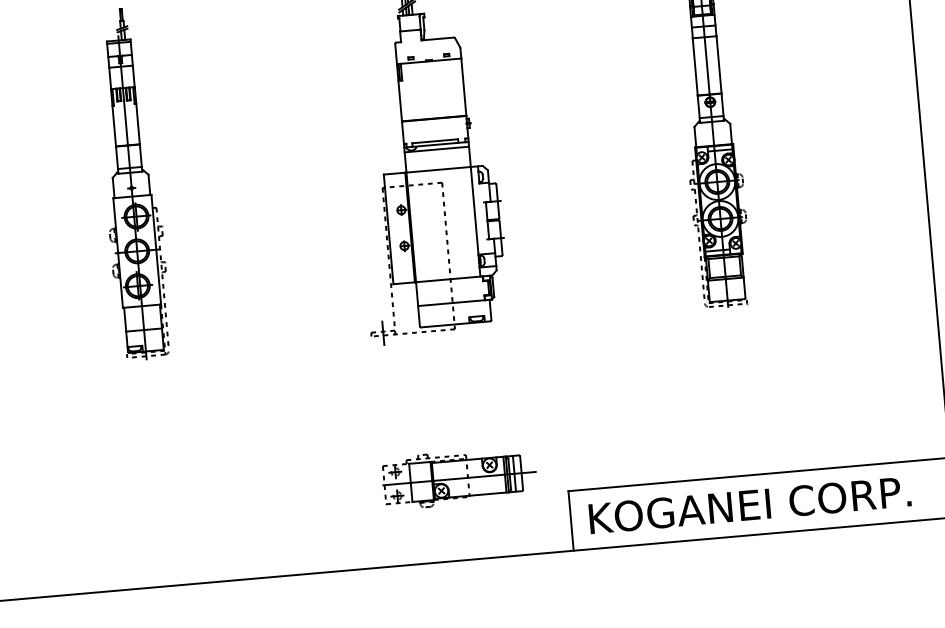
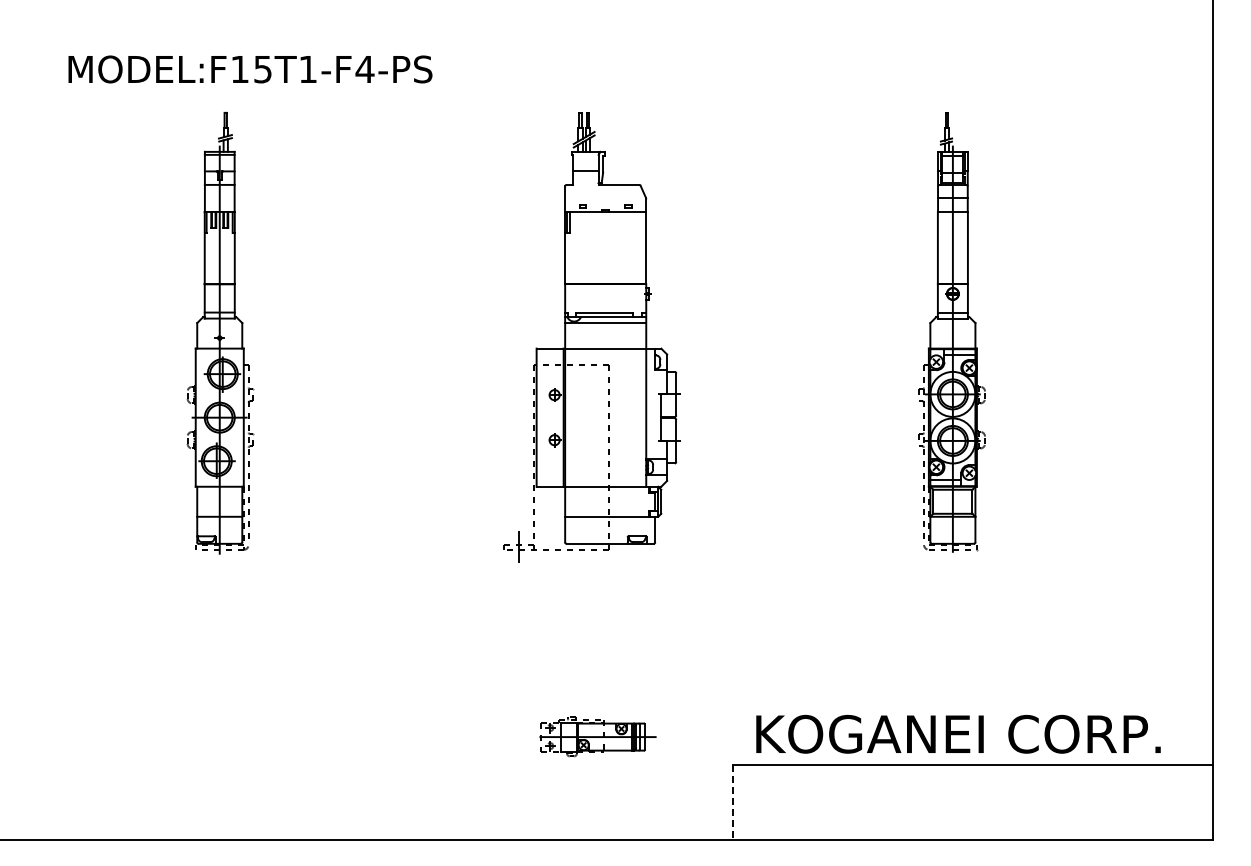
part: (459, 478) -> (597, 736), size x0.6
text: (750, 504) -> (958, 733), moved
line: (570, 521) -> (732, 802), solid -> dashed

